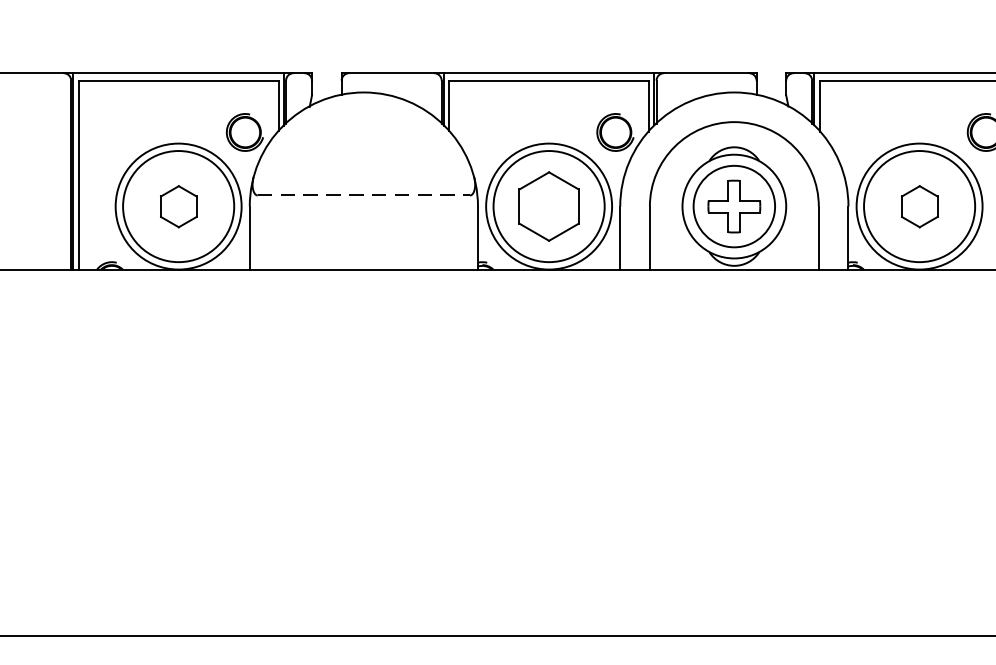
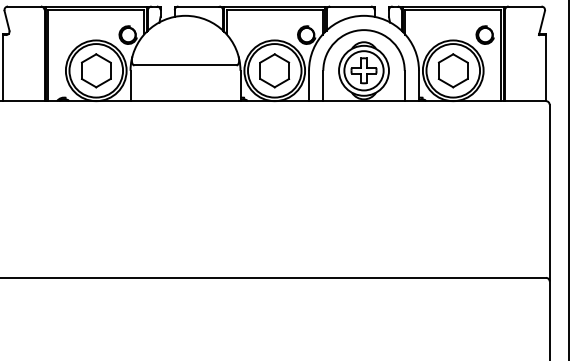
line: (365, 195) -> (186, 65), dashed -> solid
part: (179, 205) -> (96, 70), size x1.67
part: (920, 205) -> (453, 70), size x1.67

